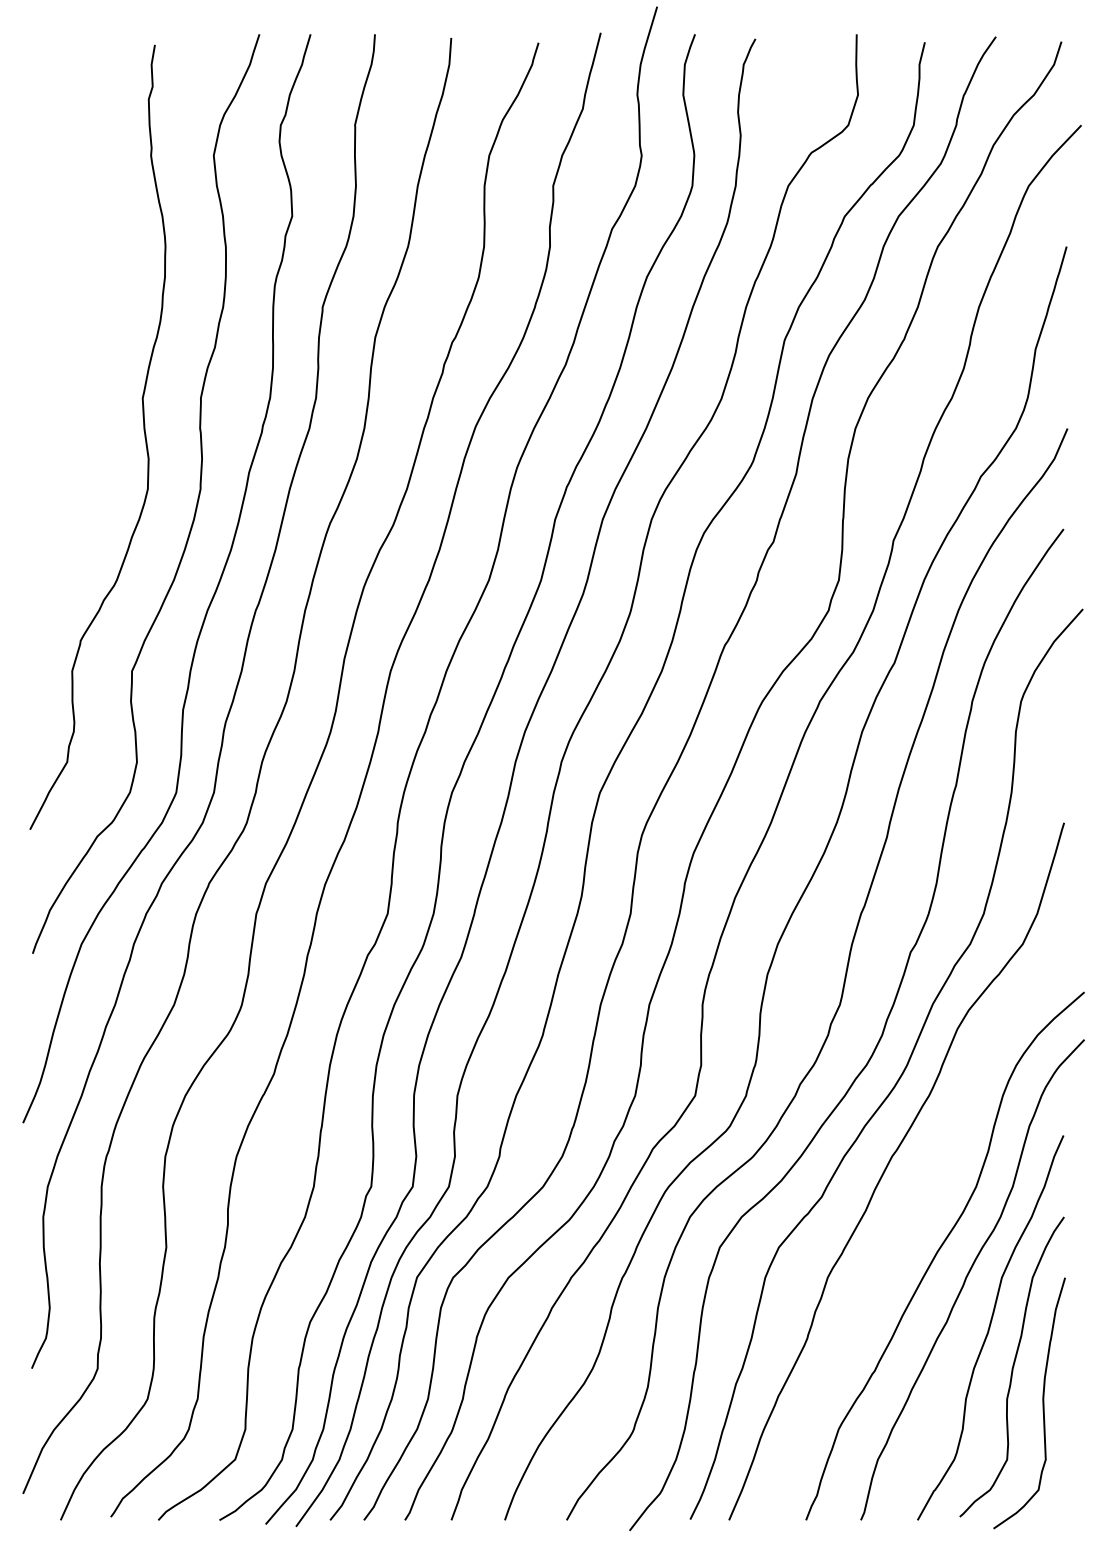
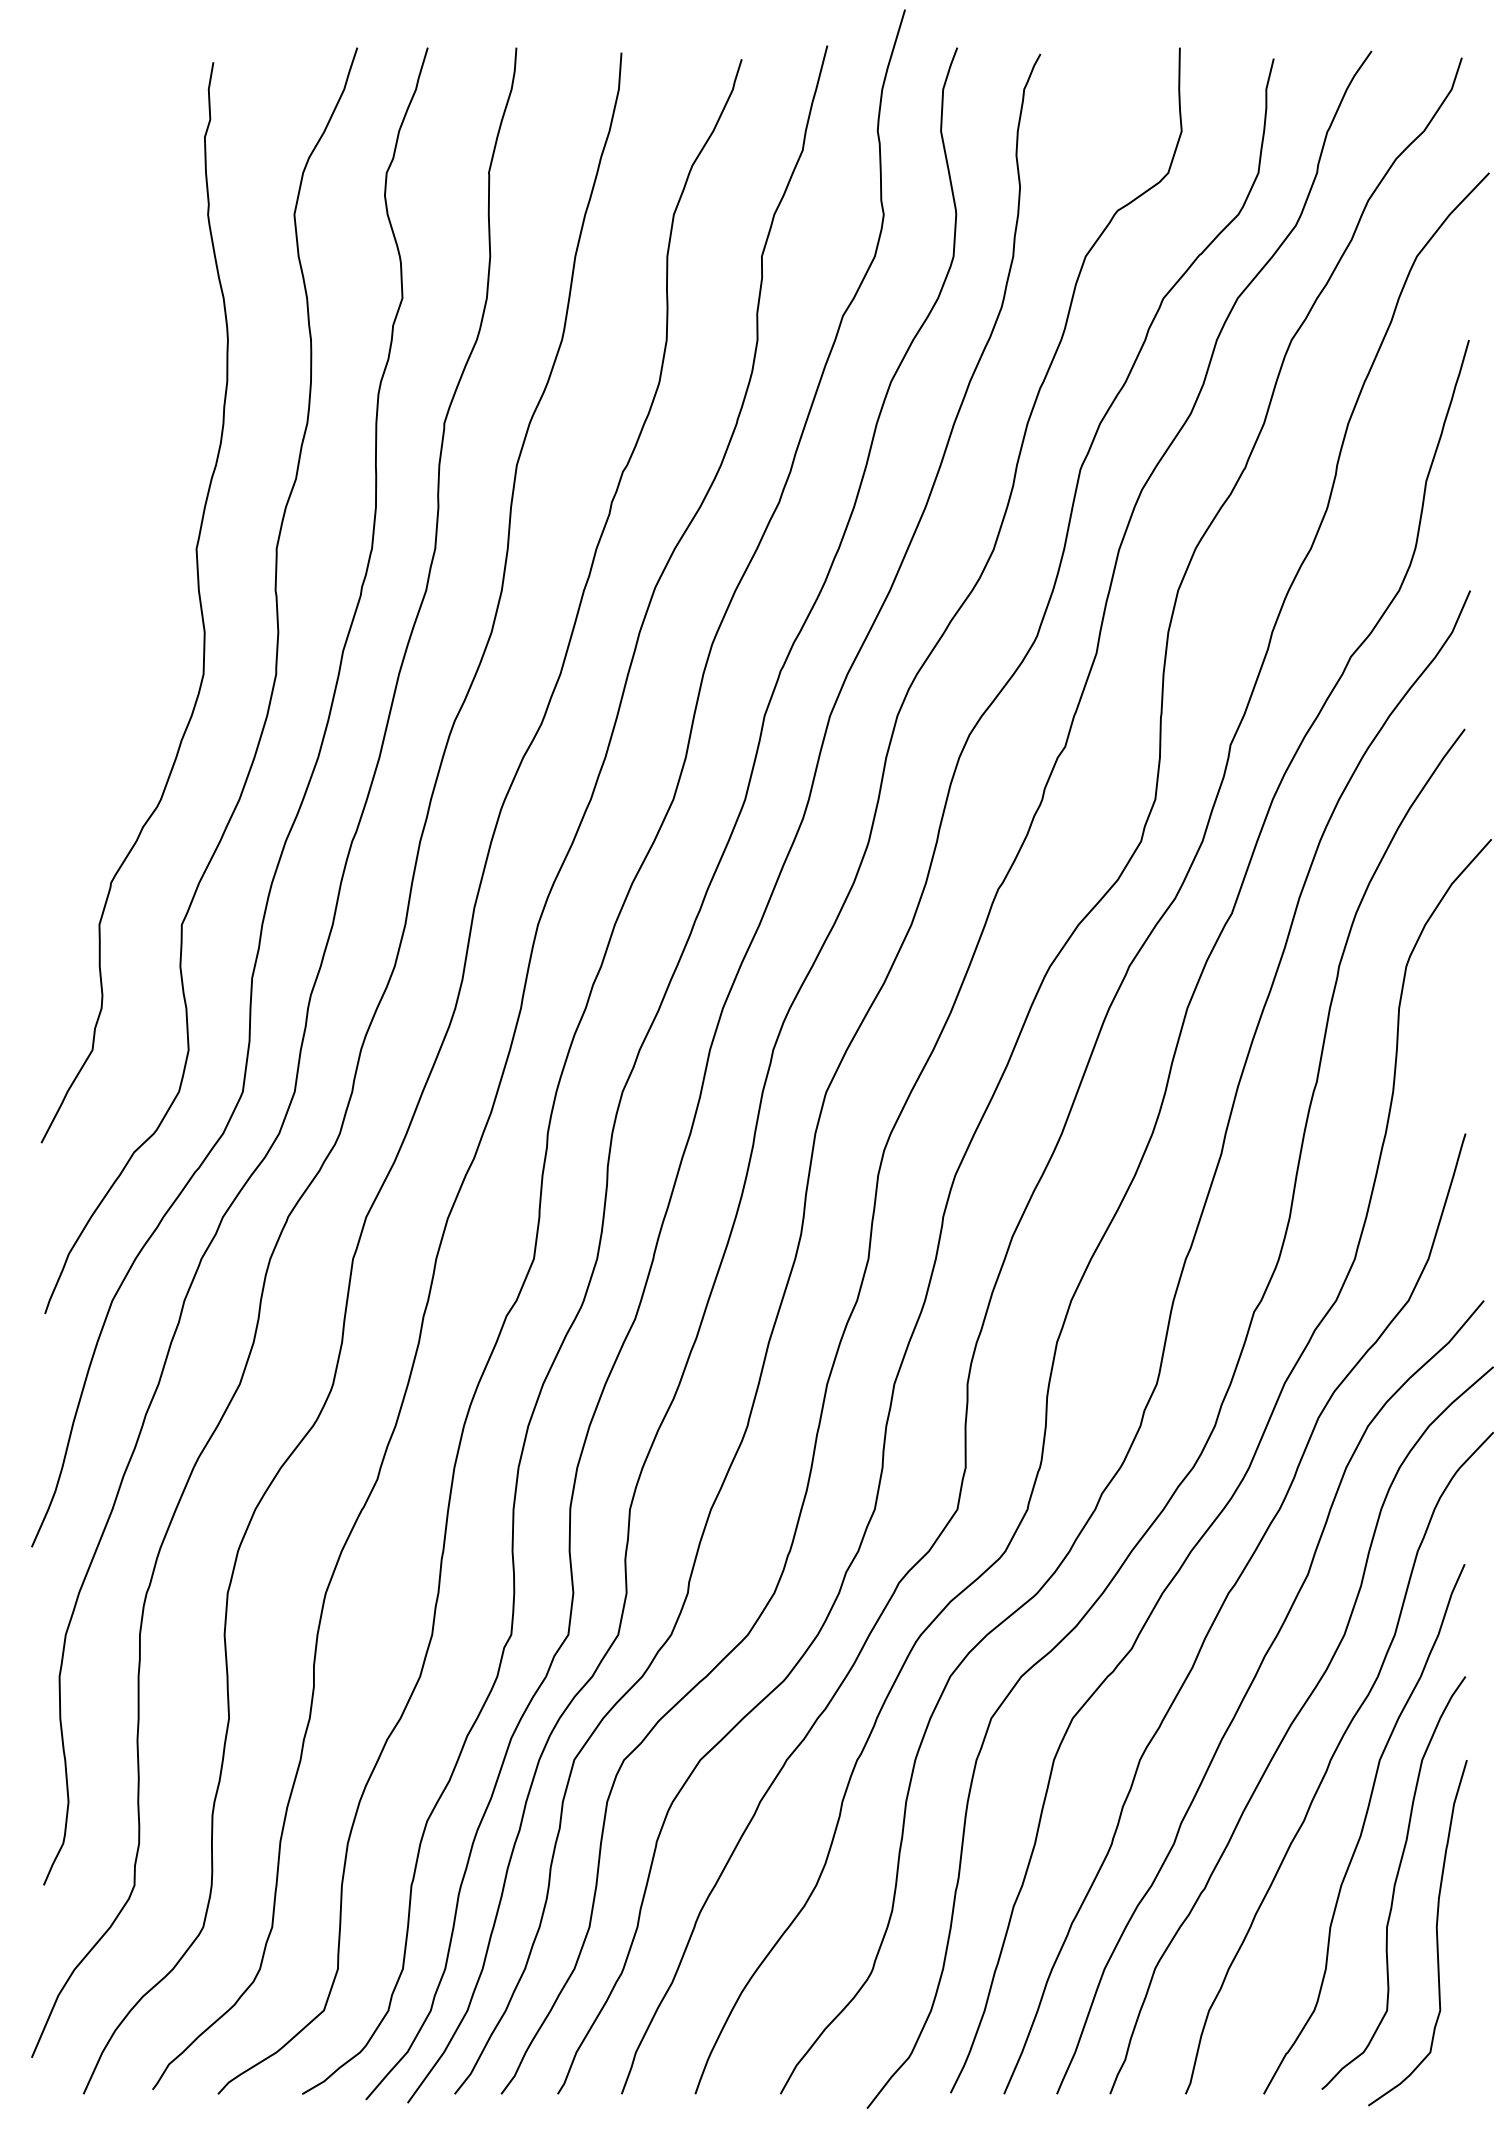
curve: (908, 1225) -> (1250, 1687), added

